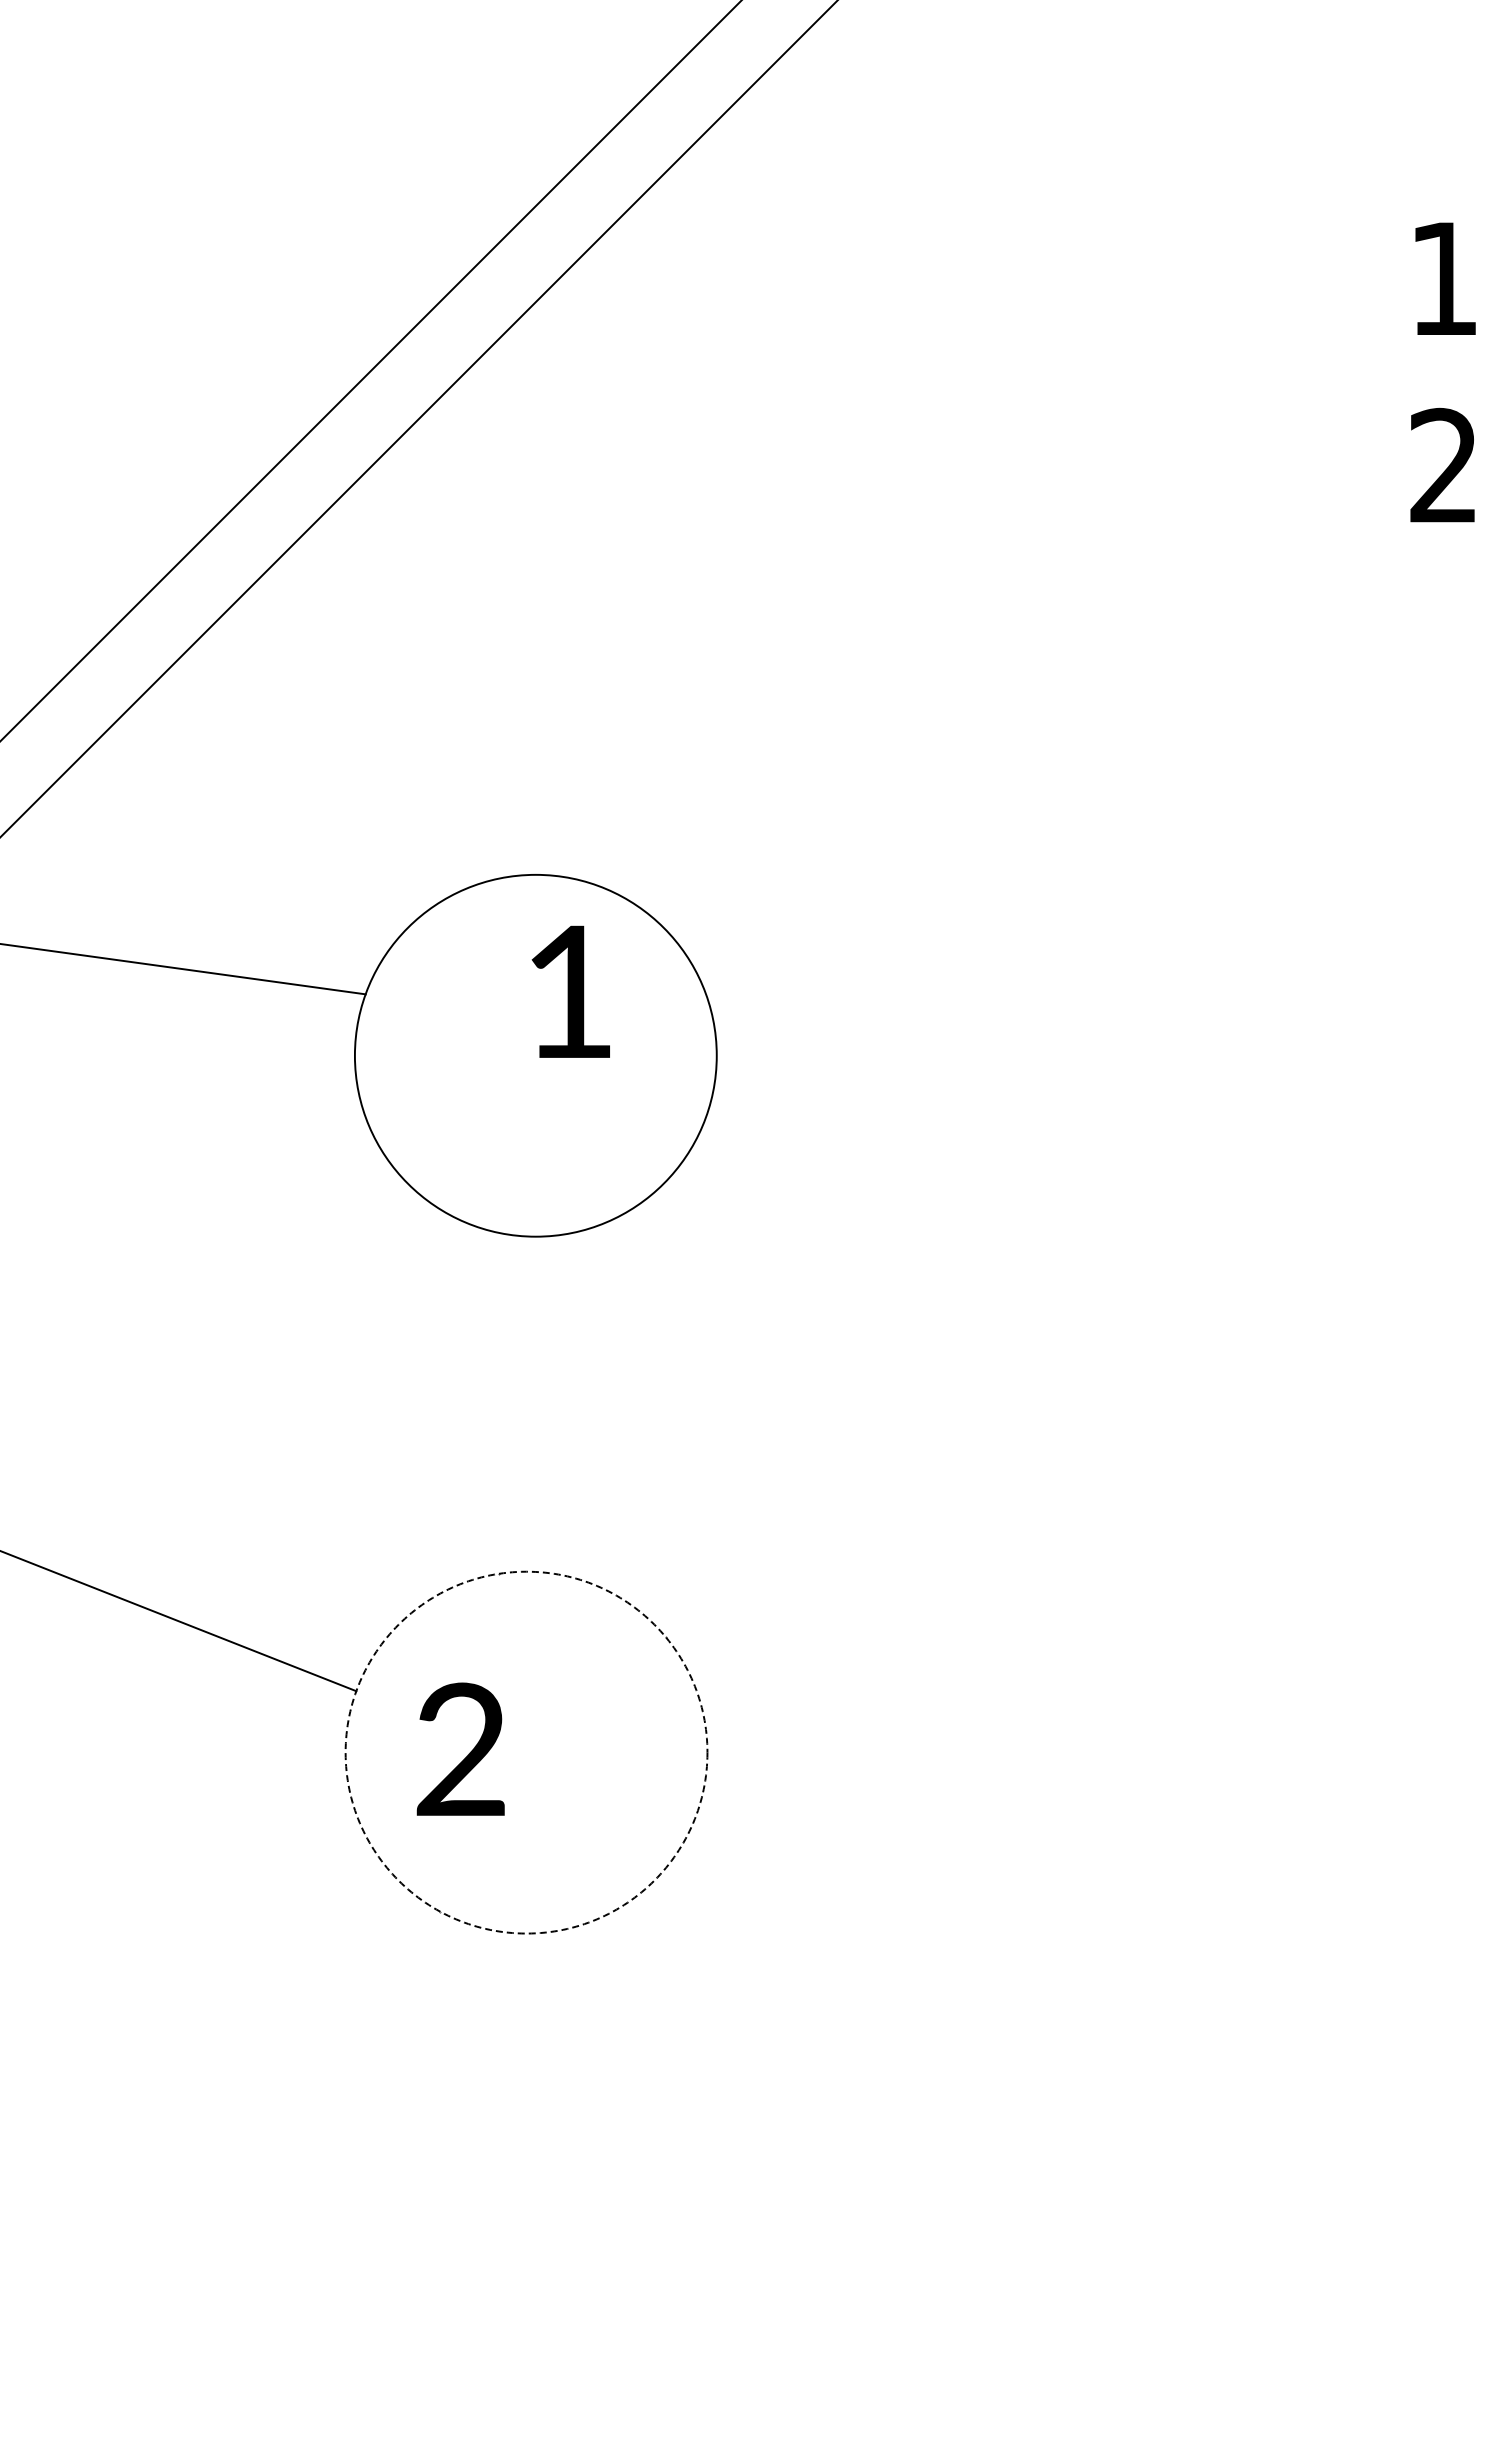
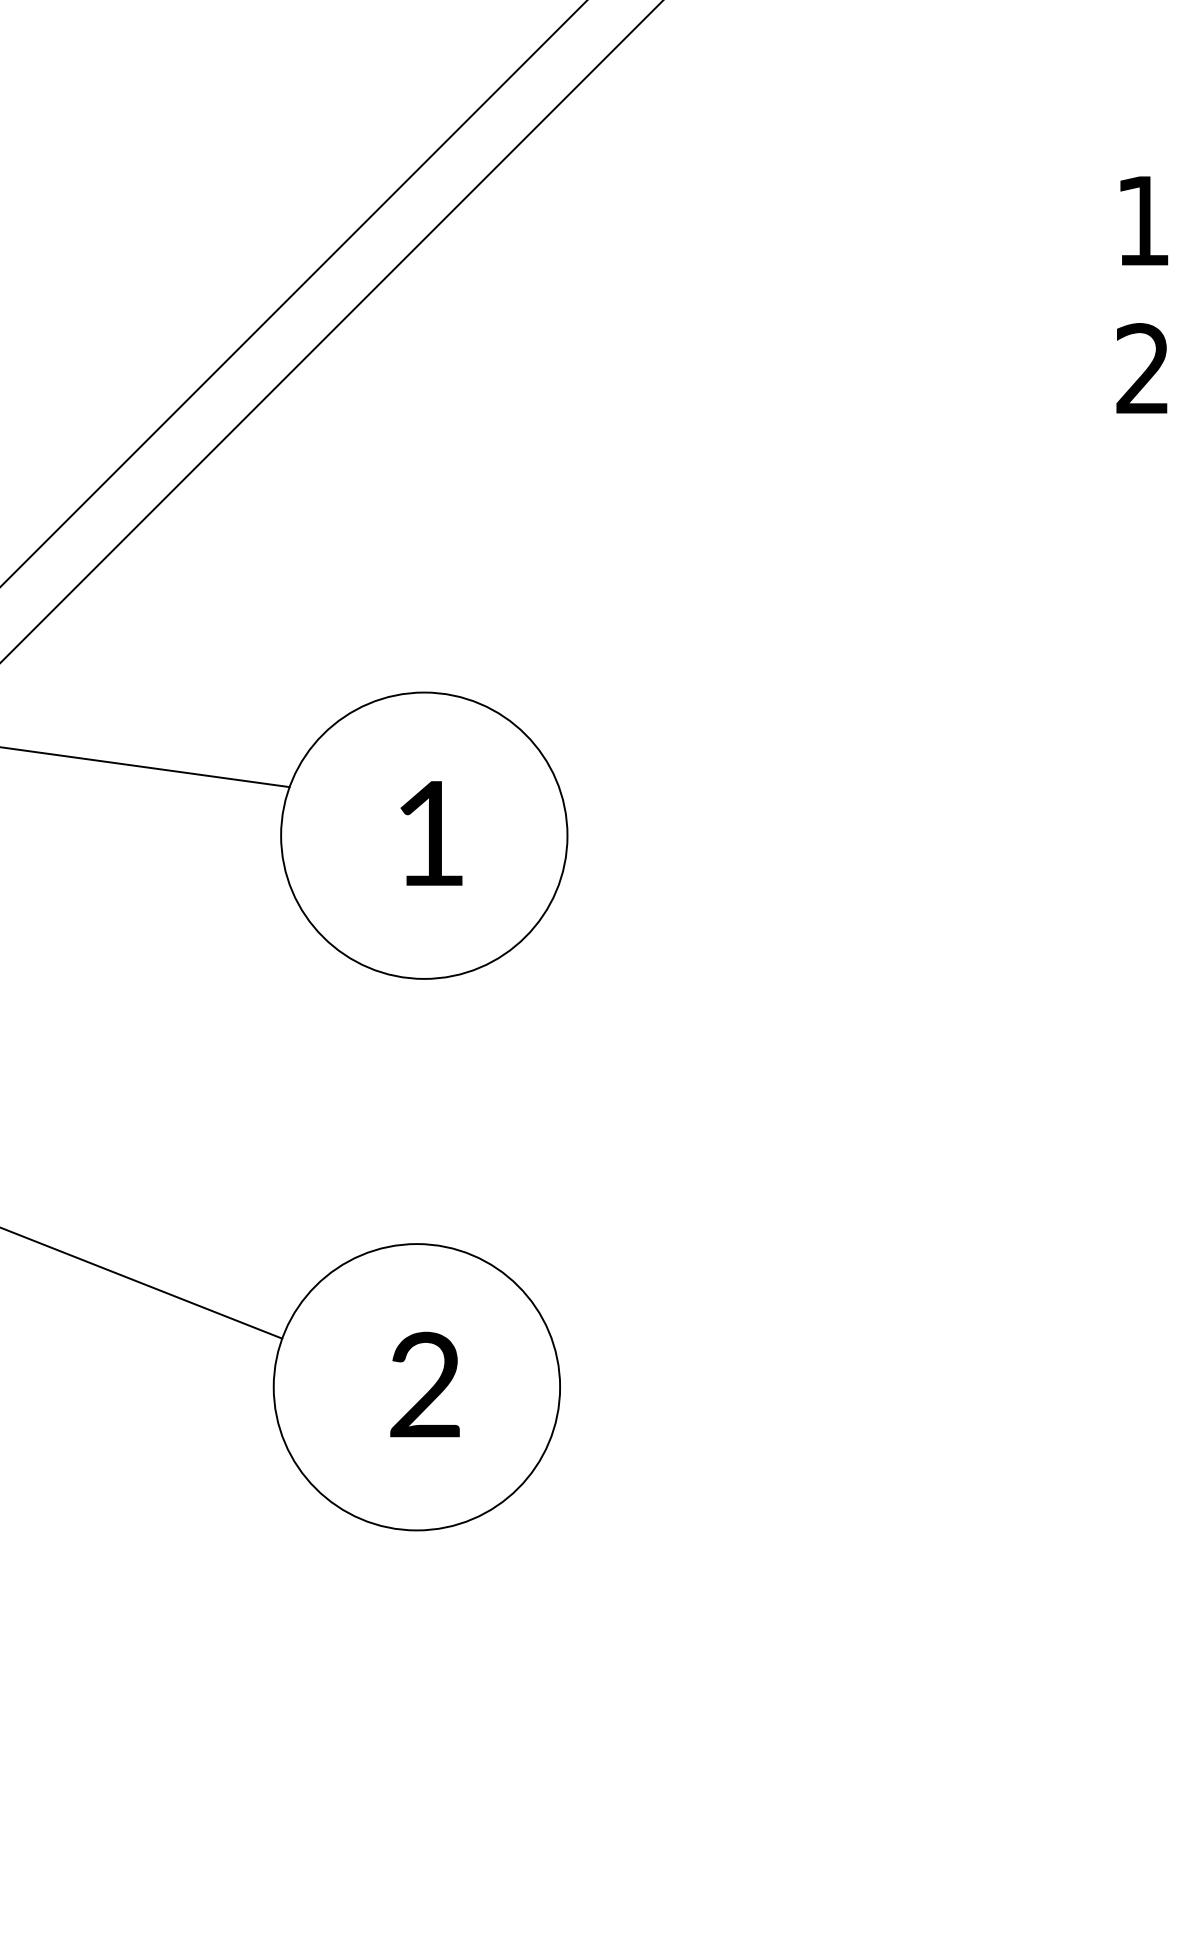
text: (570, 991) -> (431, 833), moved
text: (460, 1748) -> (424, 1383), moved
circle: (526, 1752) -> (416, 1387), dashed -> solid

